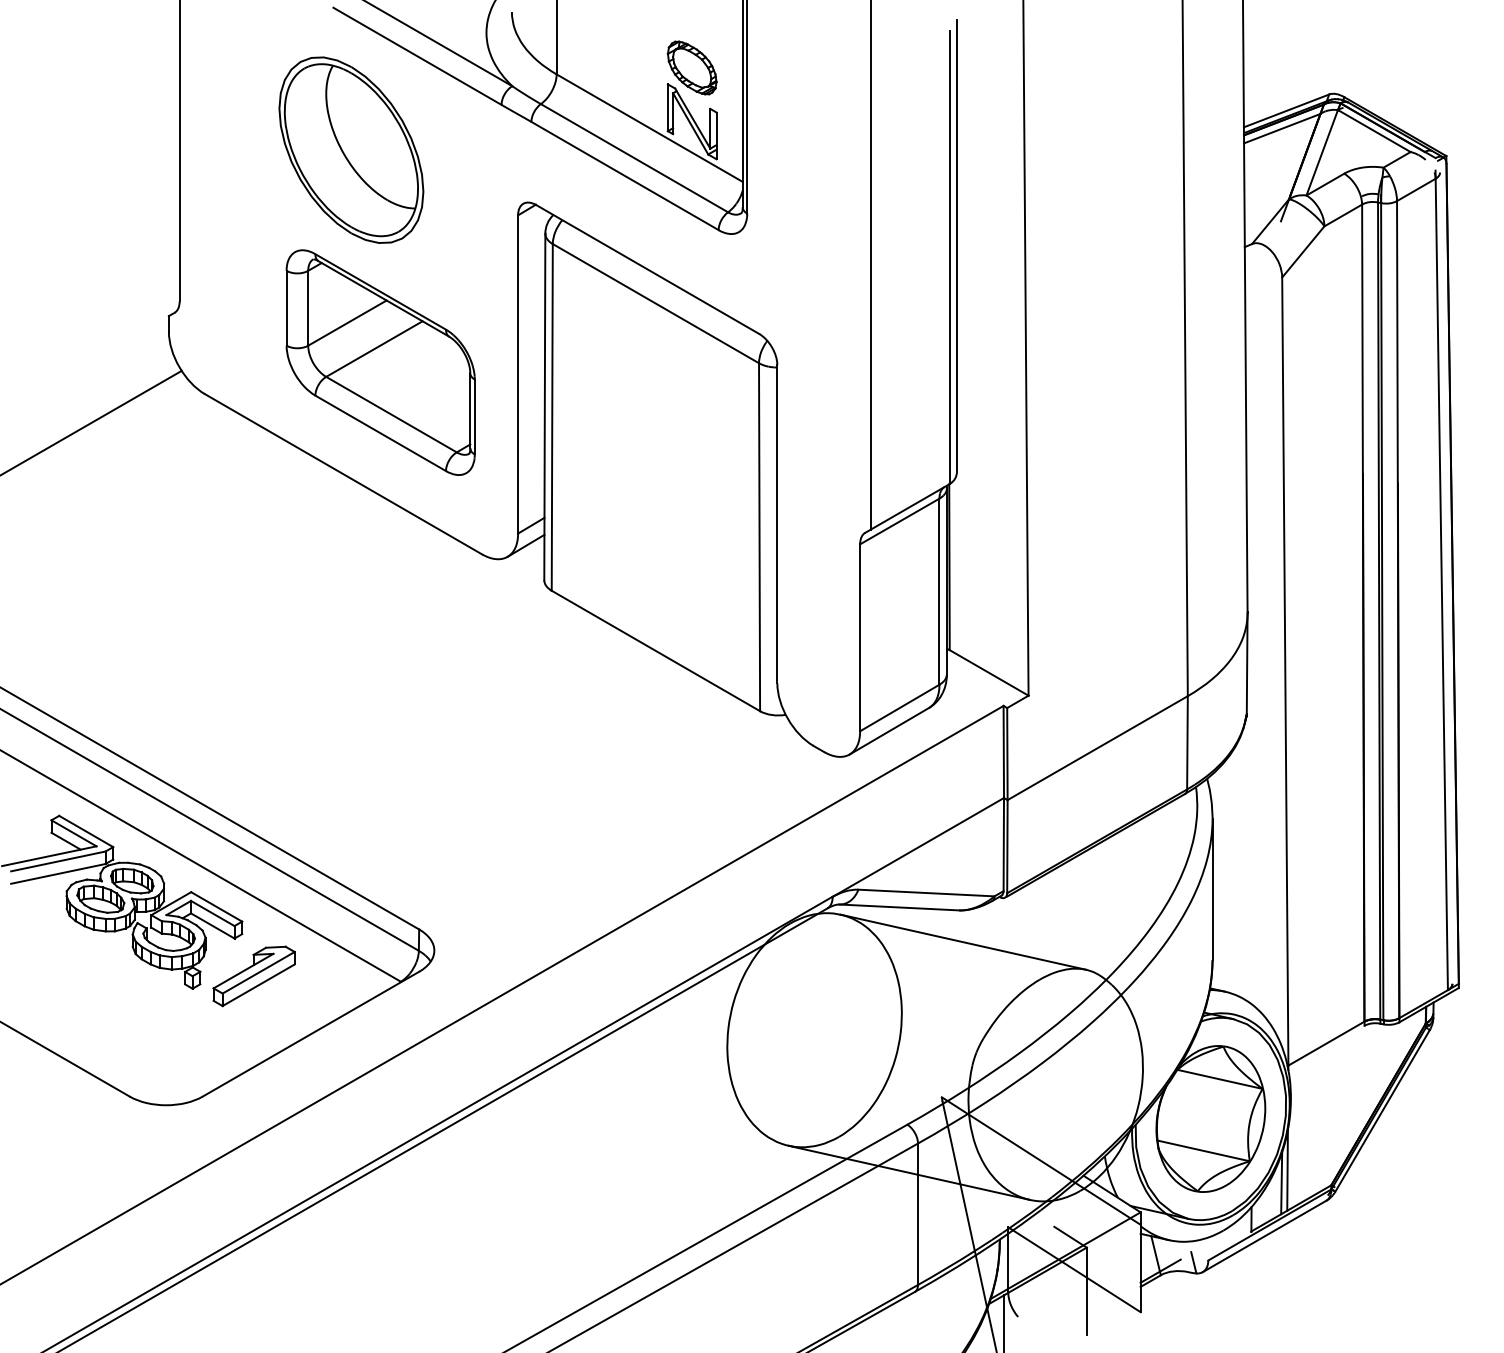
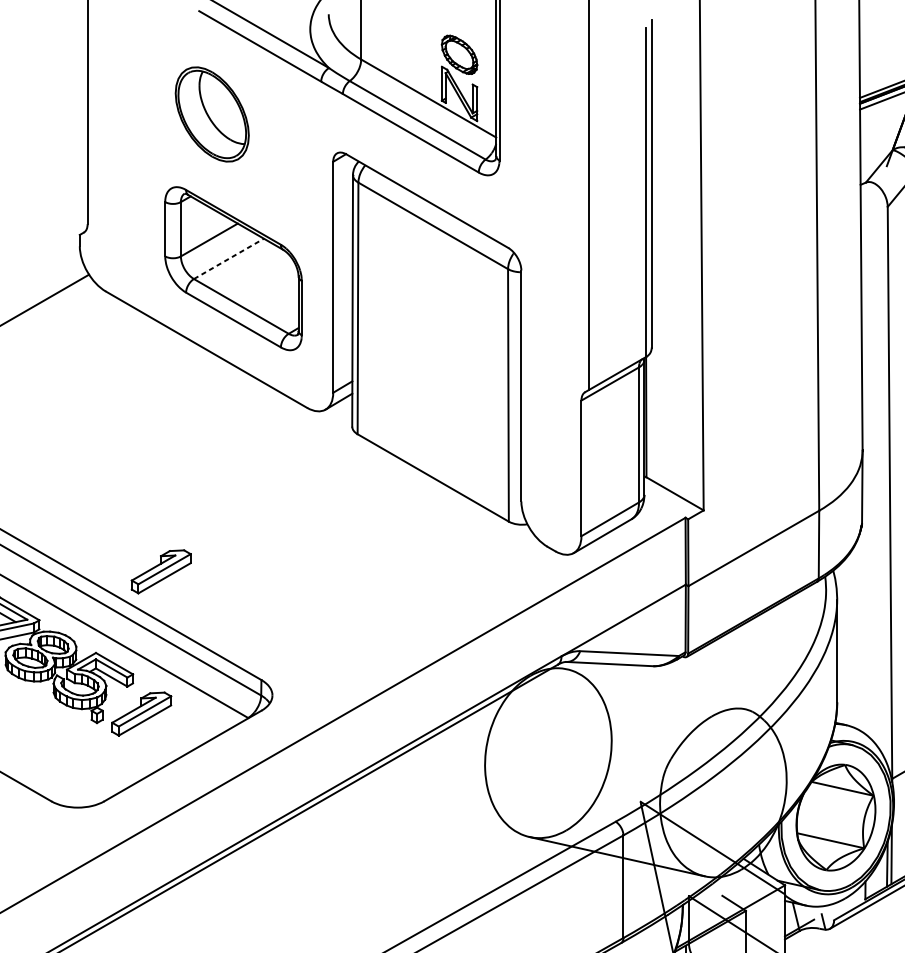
part: (351, 149) -> (212, 114), size x0.7
line: (374, 349) -> (229, 259), solid -> dashed
part: (280, 780) -> (160, 571), added
line: (963, 941) -> (656, 688), removed

